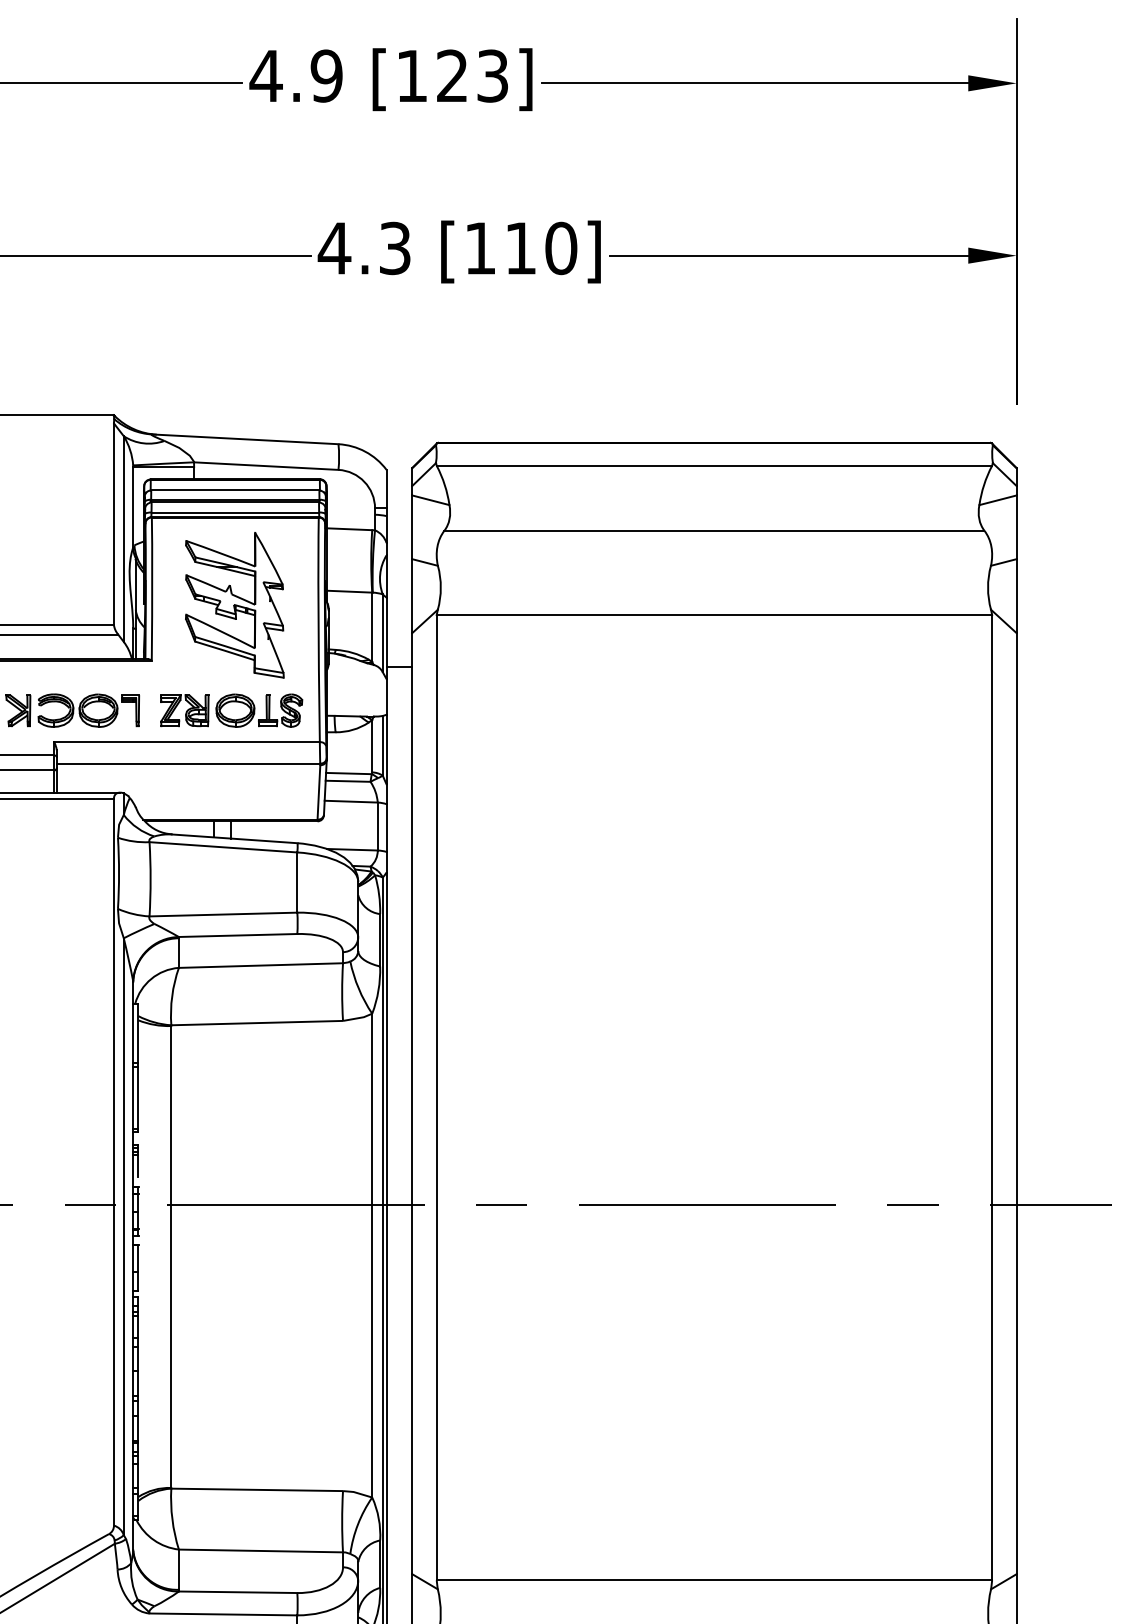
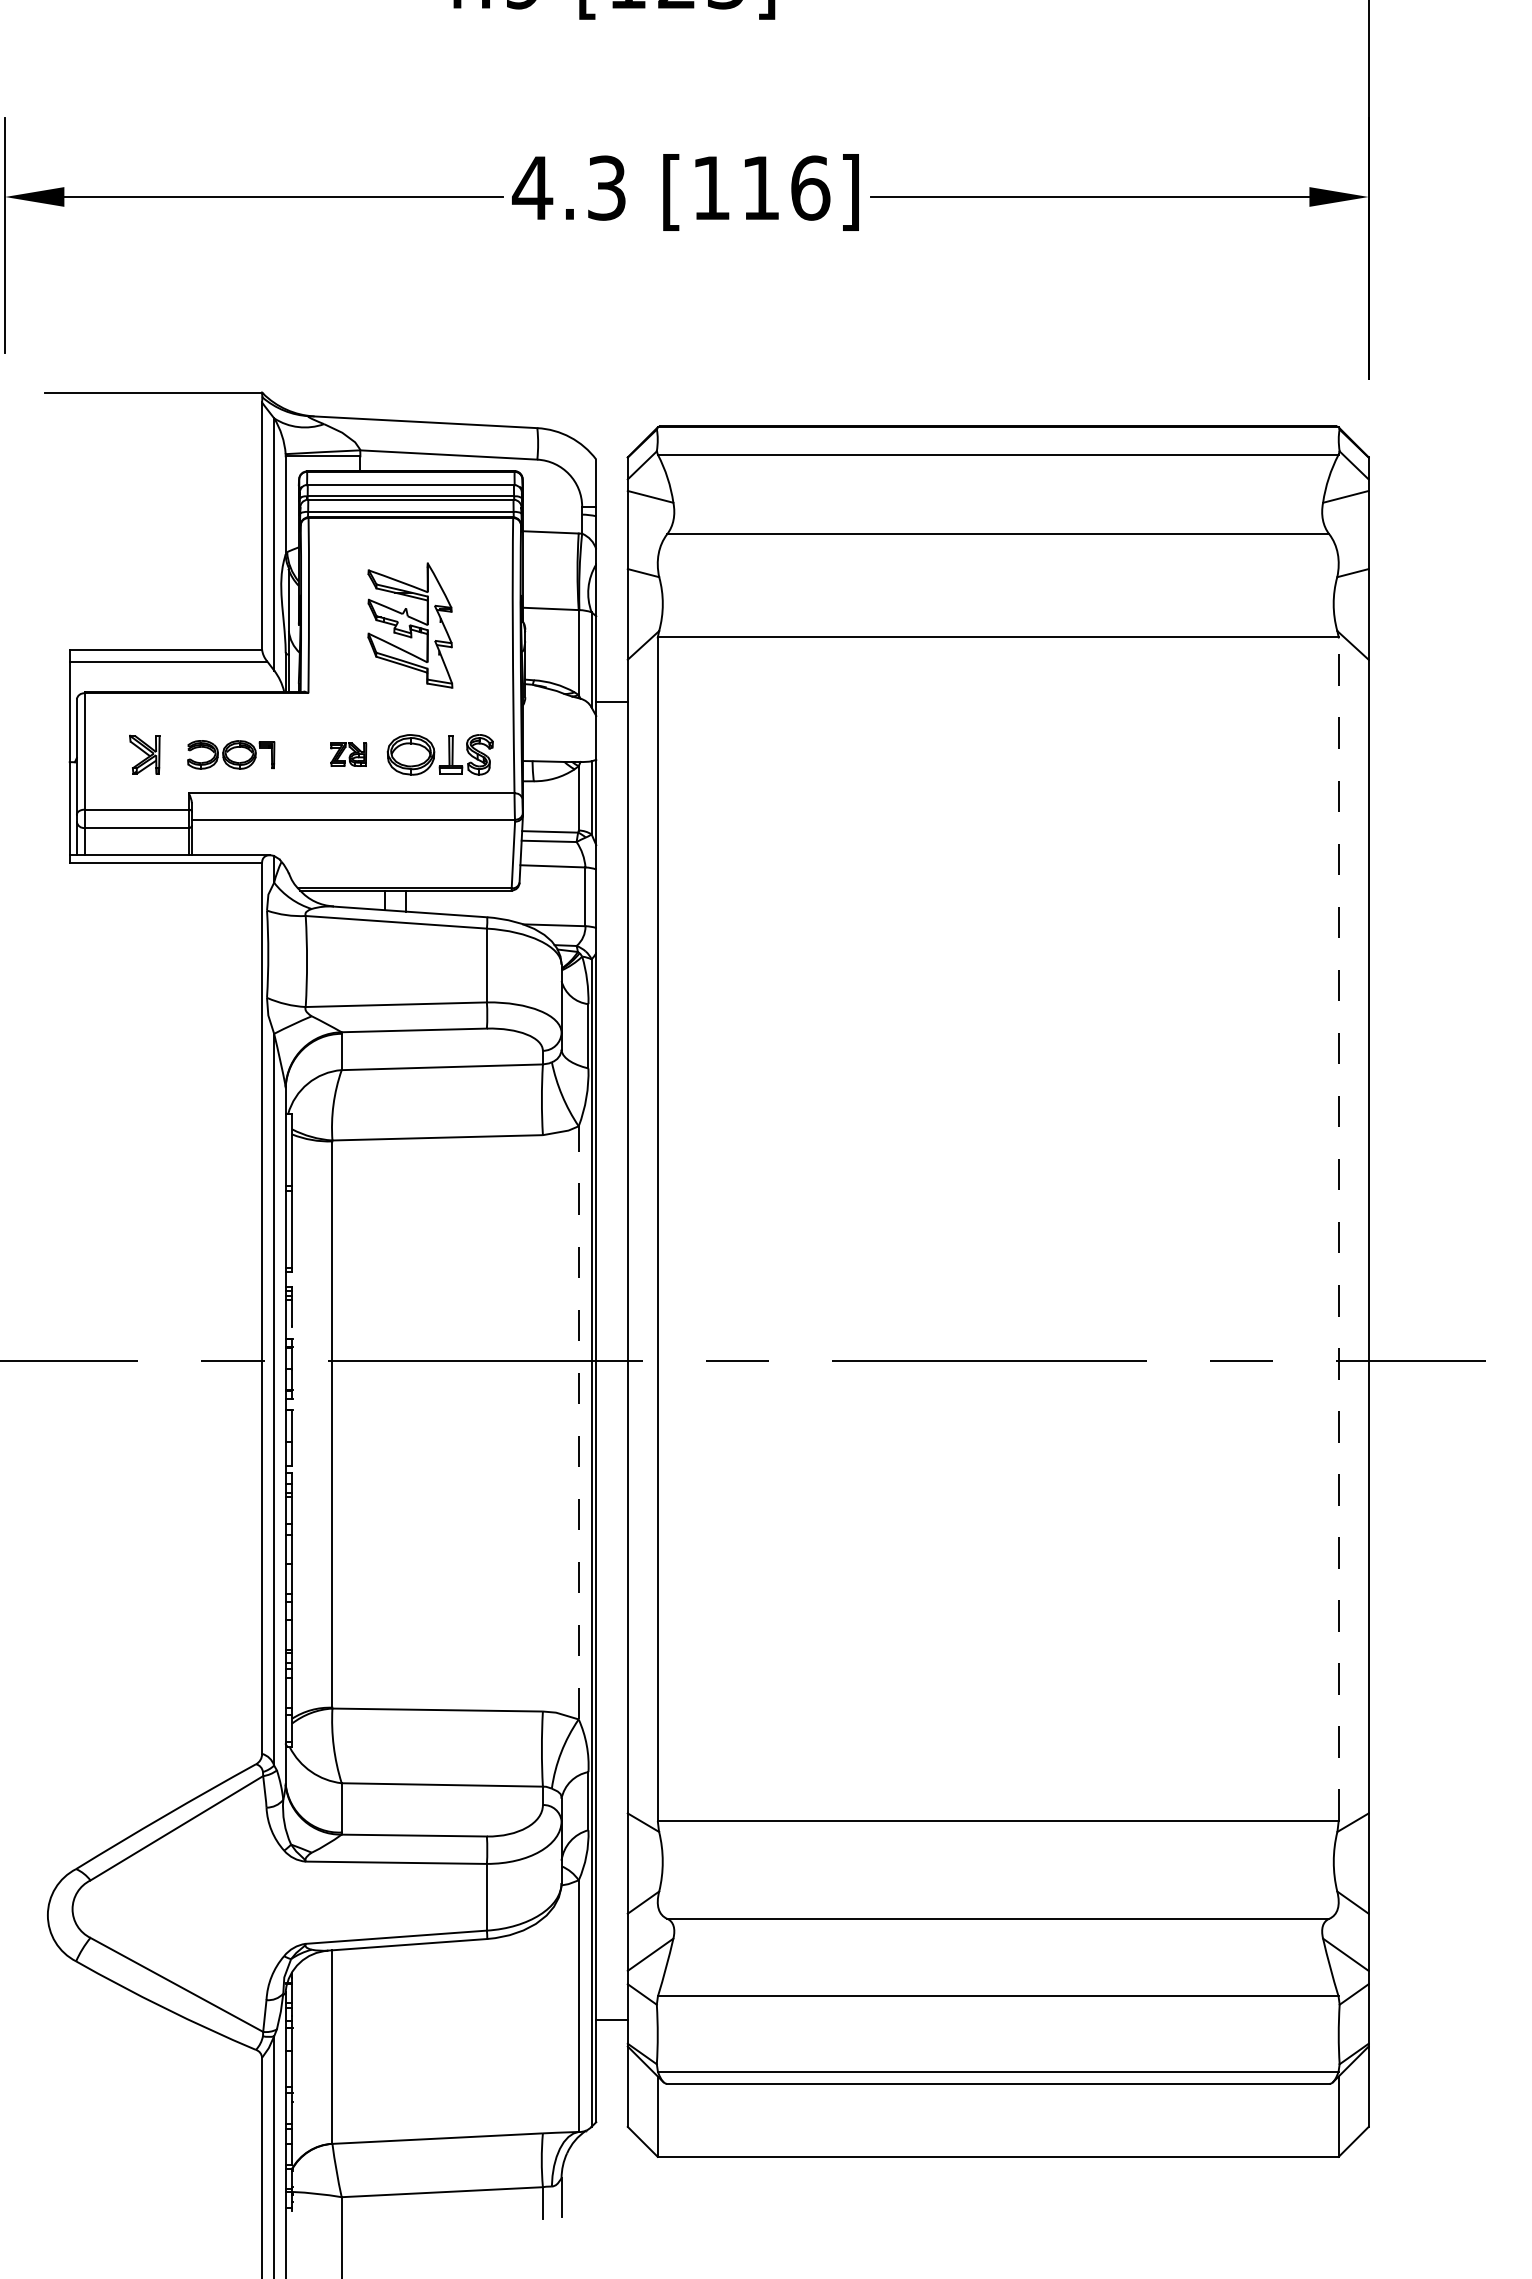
text: (561, 247) -> (810, 187), [110] -> [116]
part: (235, 605) -> (410, 625), size x0.7
part: (88, 710) -> (230, 754), size x0.7
part: (184, 710) -> (348, 754), size x0.6
line: (991, 1097) -> (1338, 1229), solid -> dashed
line: (372, 1255) -> (578, 1422), solid -> dashed

